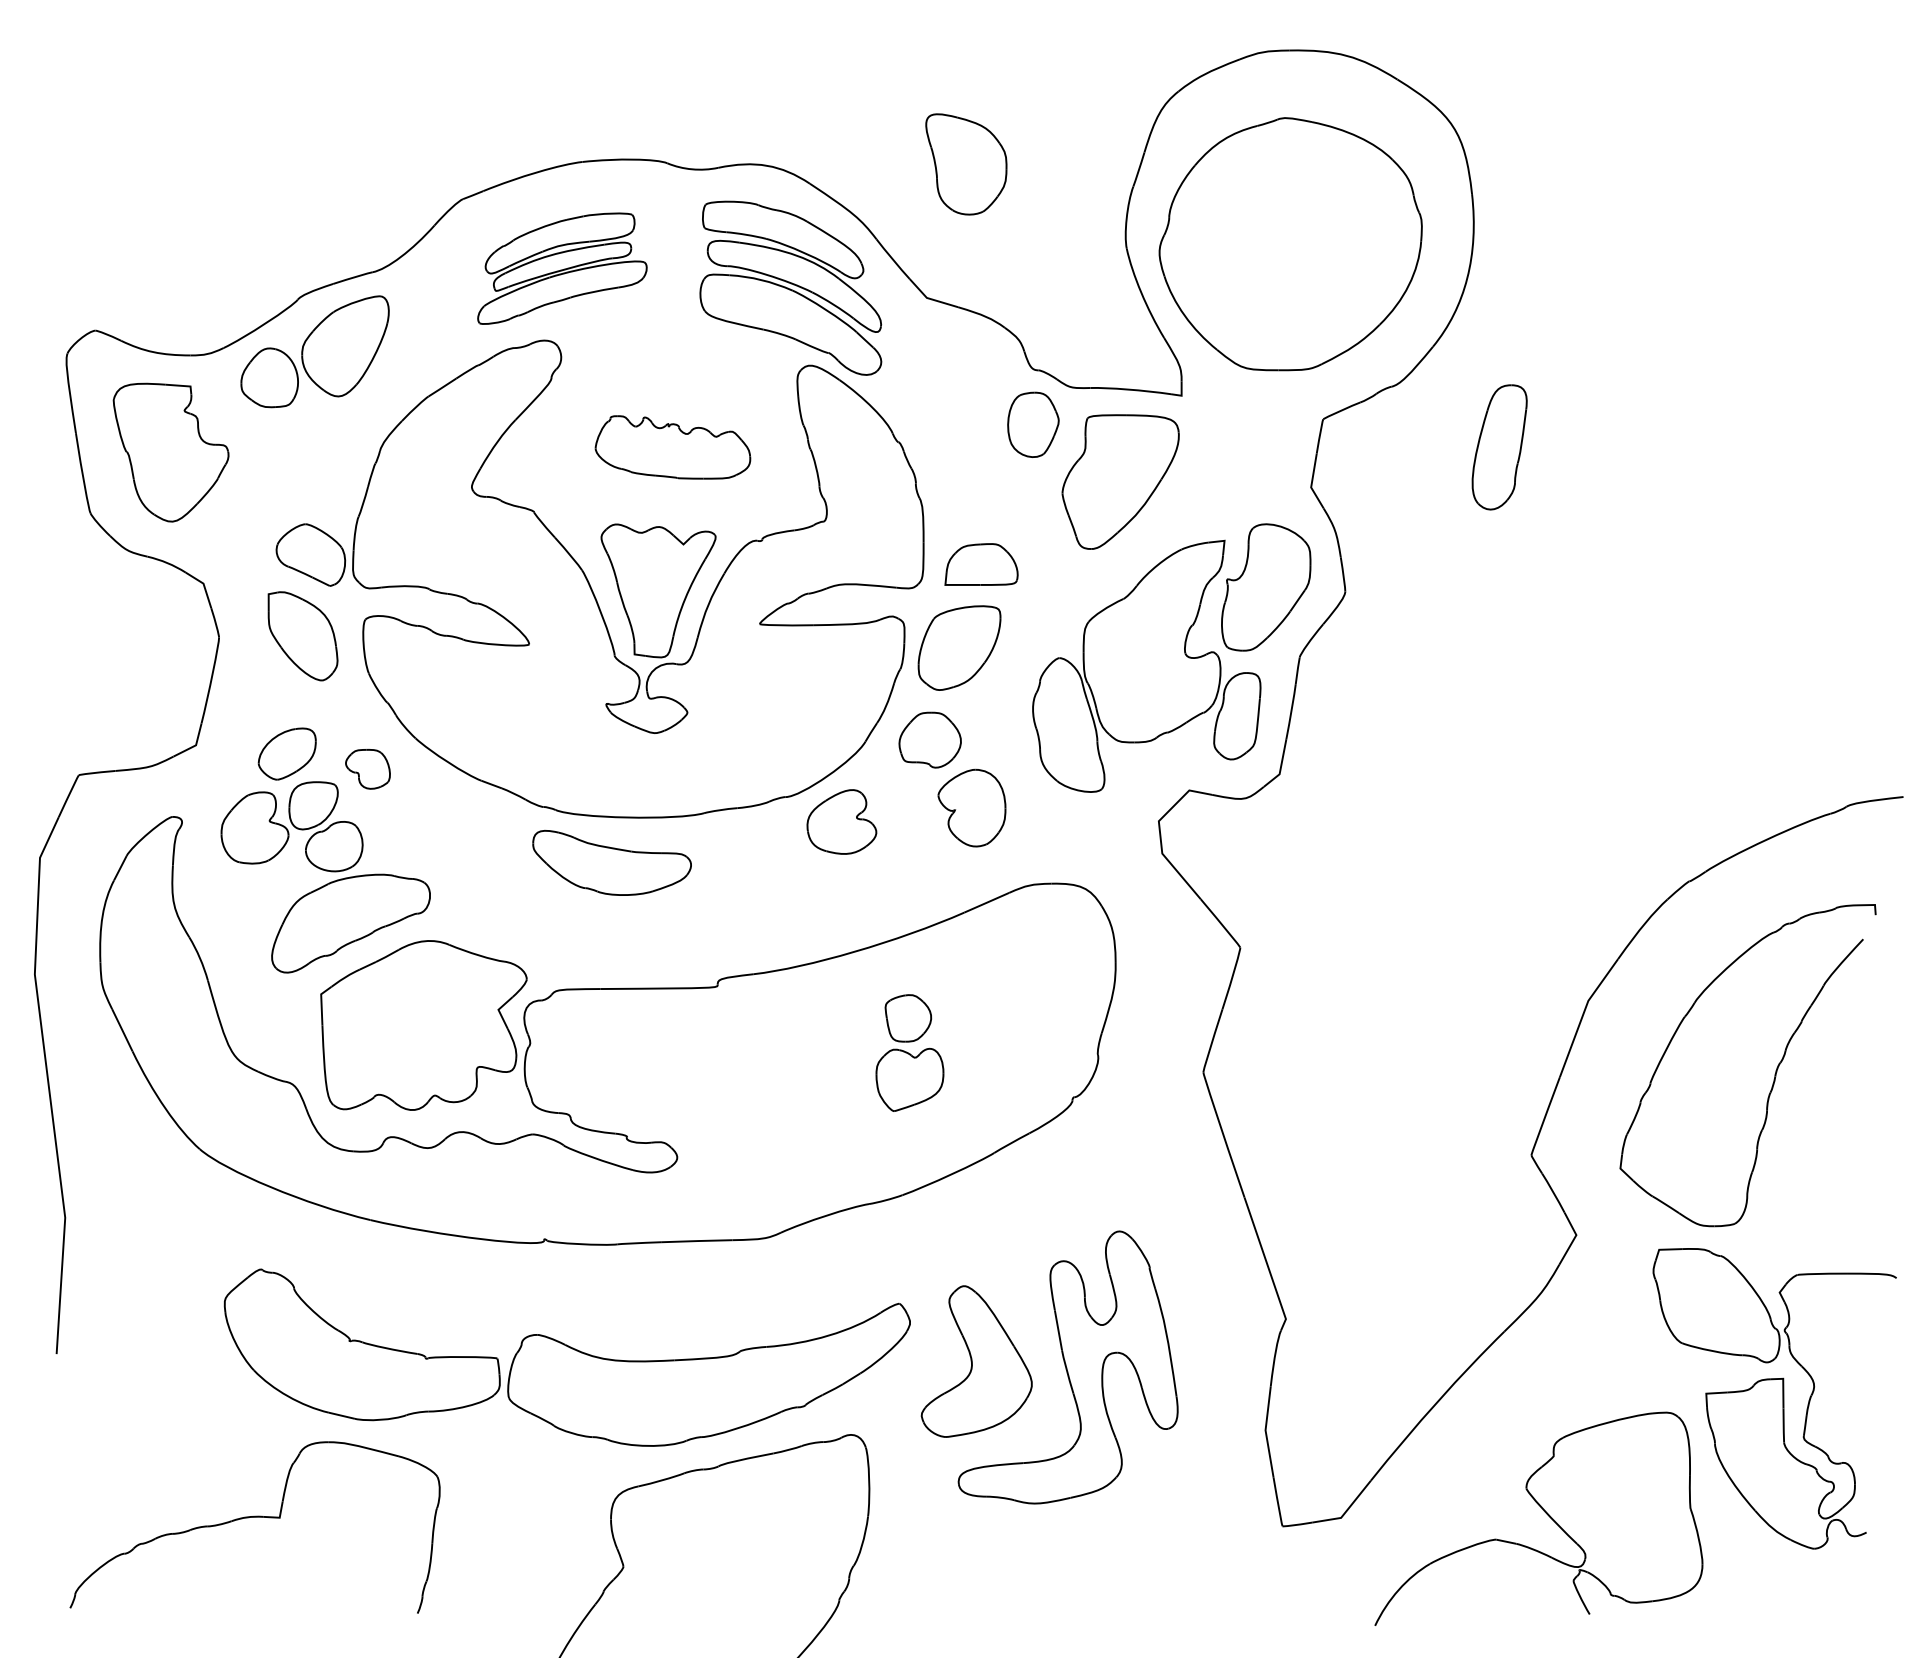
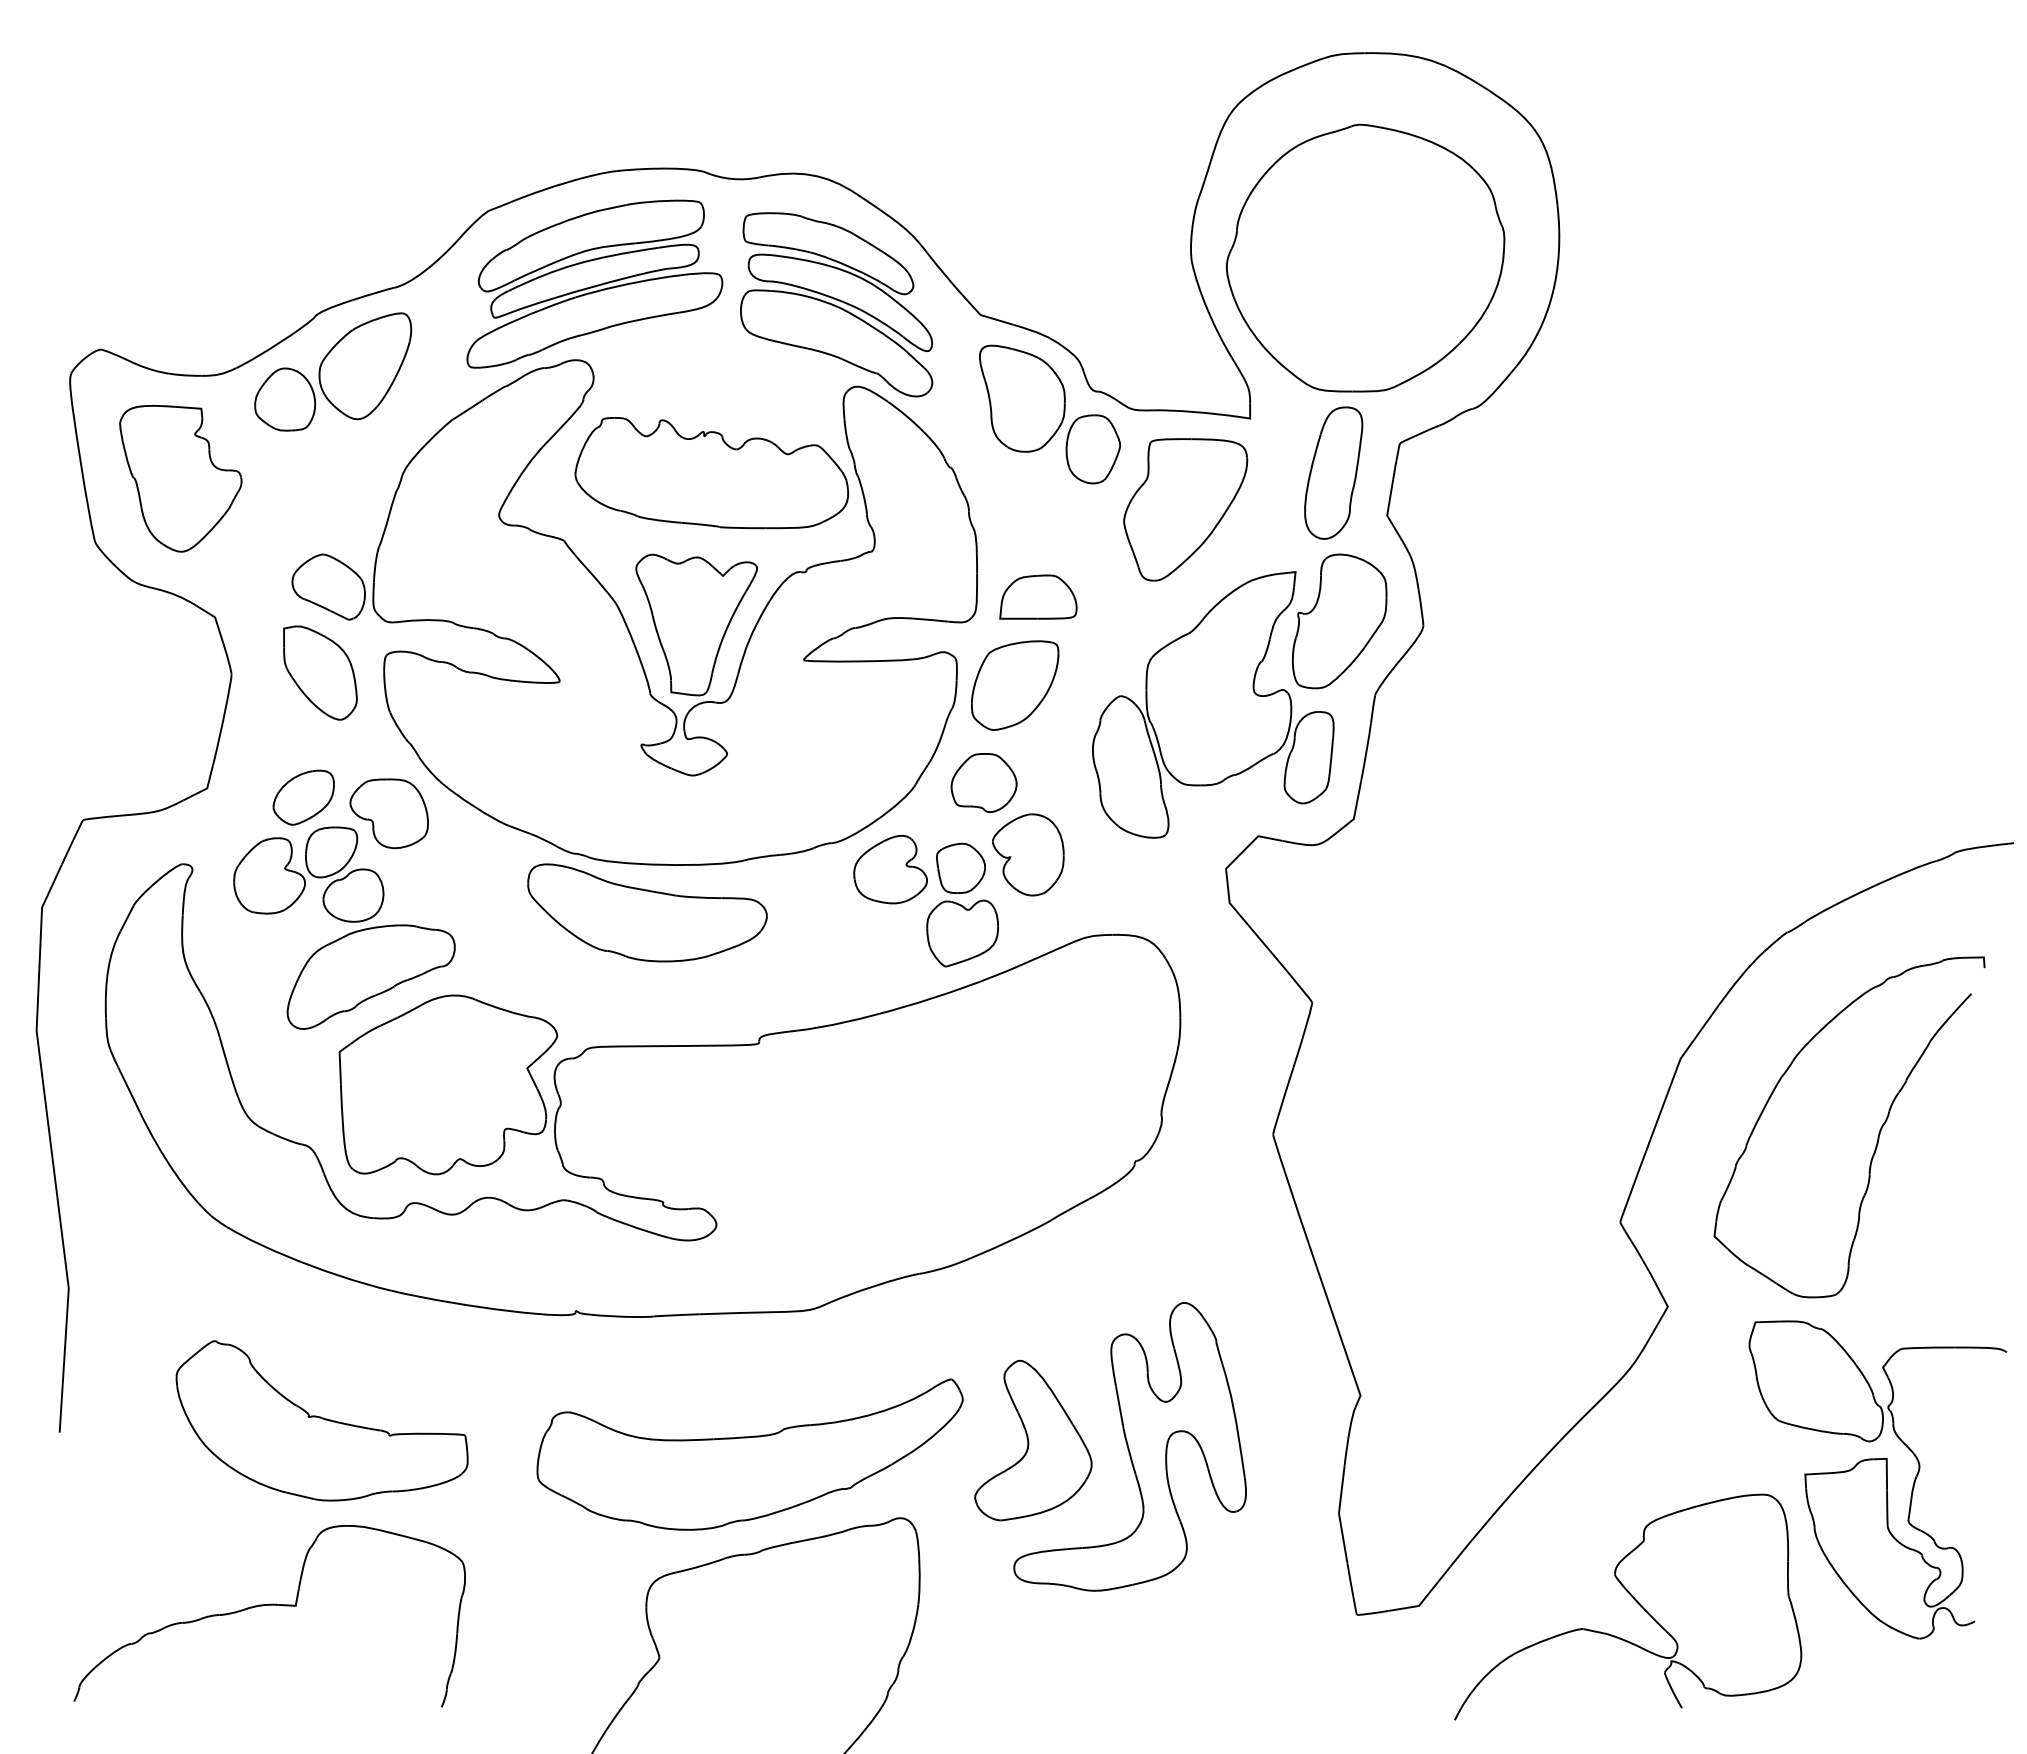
part: (966, 164) -> (1022, 398), moved
part: (562, 268) -> (594, 283), size x1.43
part: (1499, 446) -> (1333, 472), moved
part: (672, 447) -> (711, 473), size x1.67
part: (367, 768) -> (388, 813), size x1.67
part: (612, 862) -> (647, 912), size x1.43
part: (909, 1052) -> (962, 904), moved
part: (361, 1344) -> (321, 1420), moved

